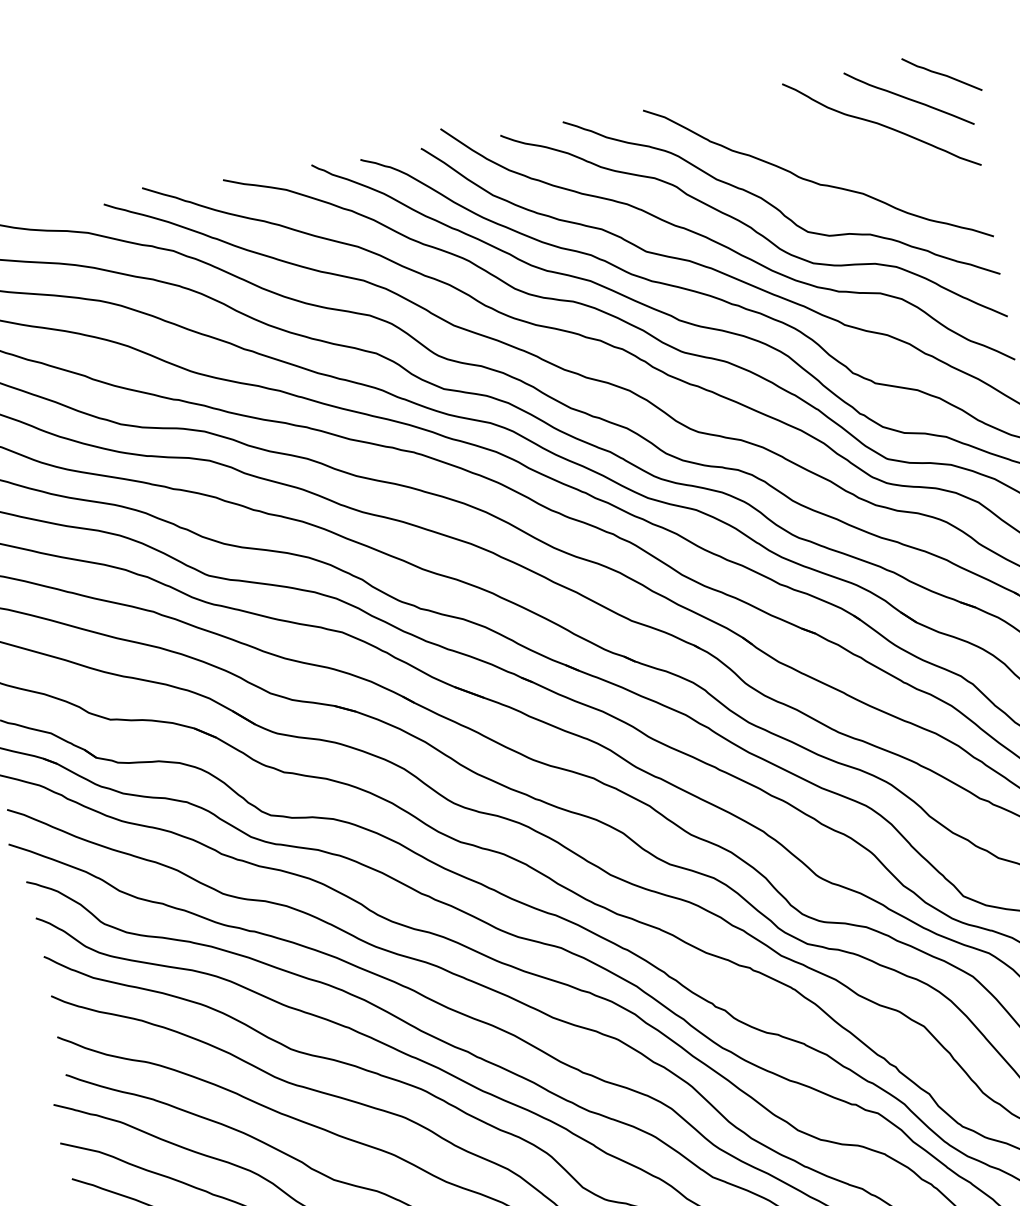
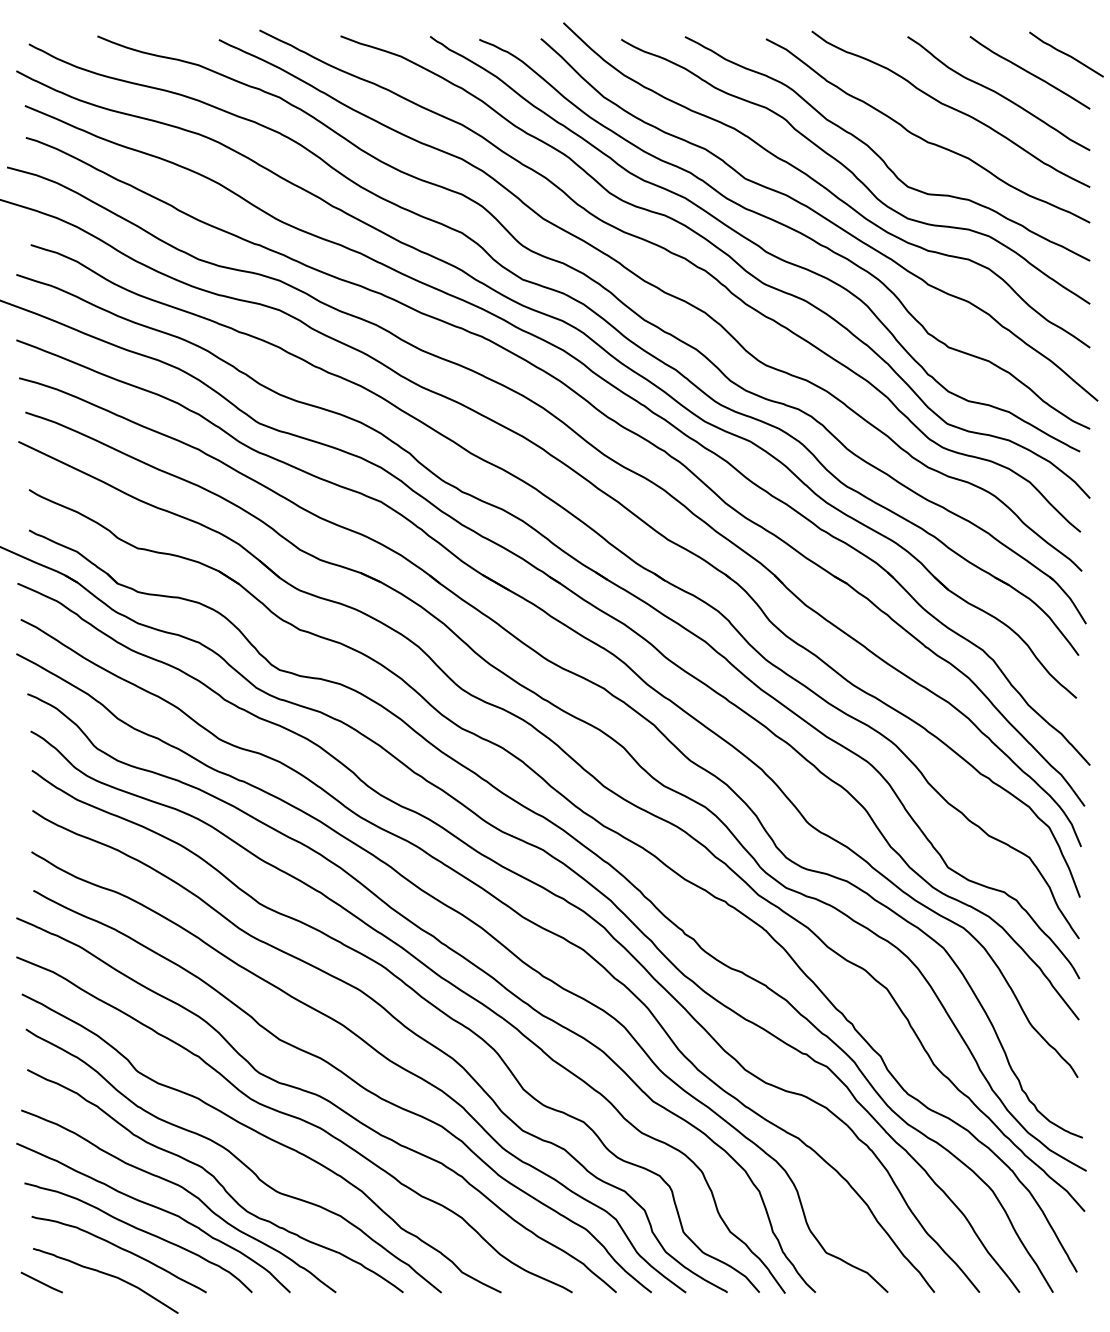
curve: (836, 147) -> (950, 108), added

